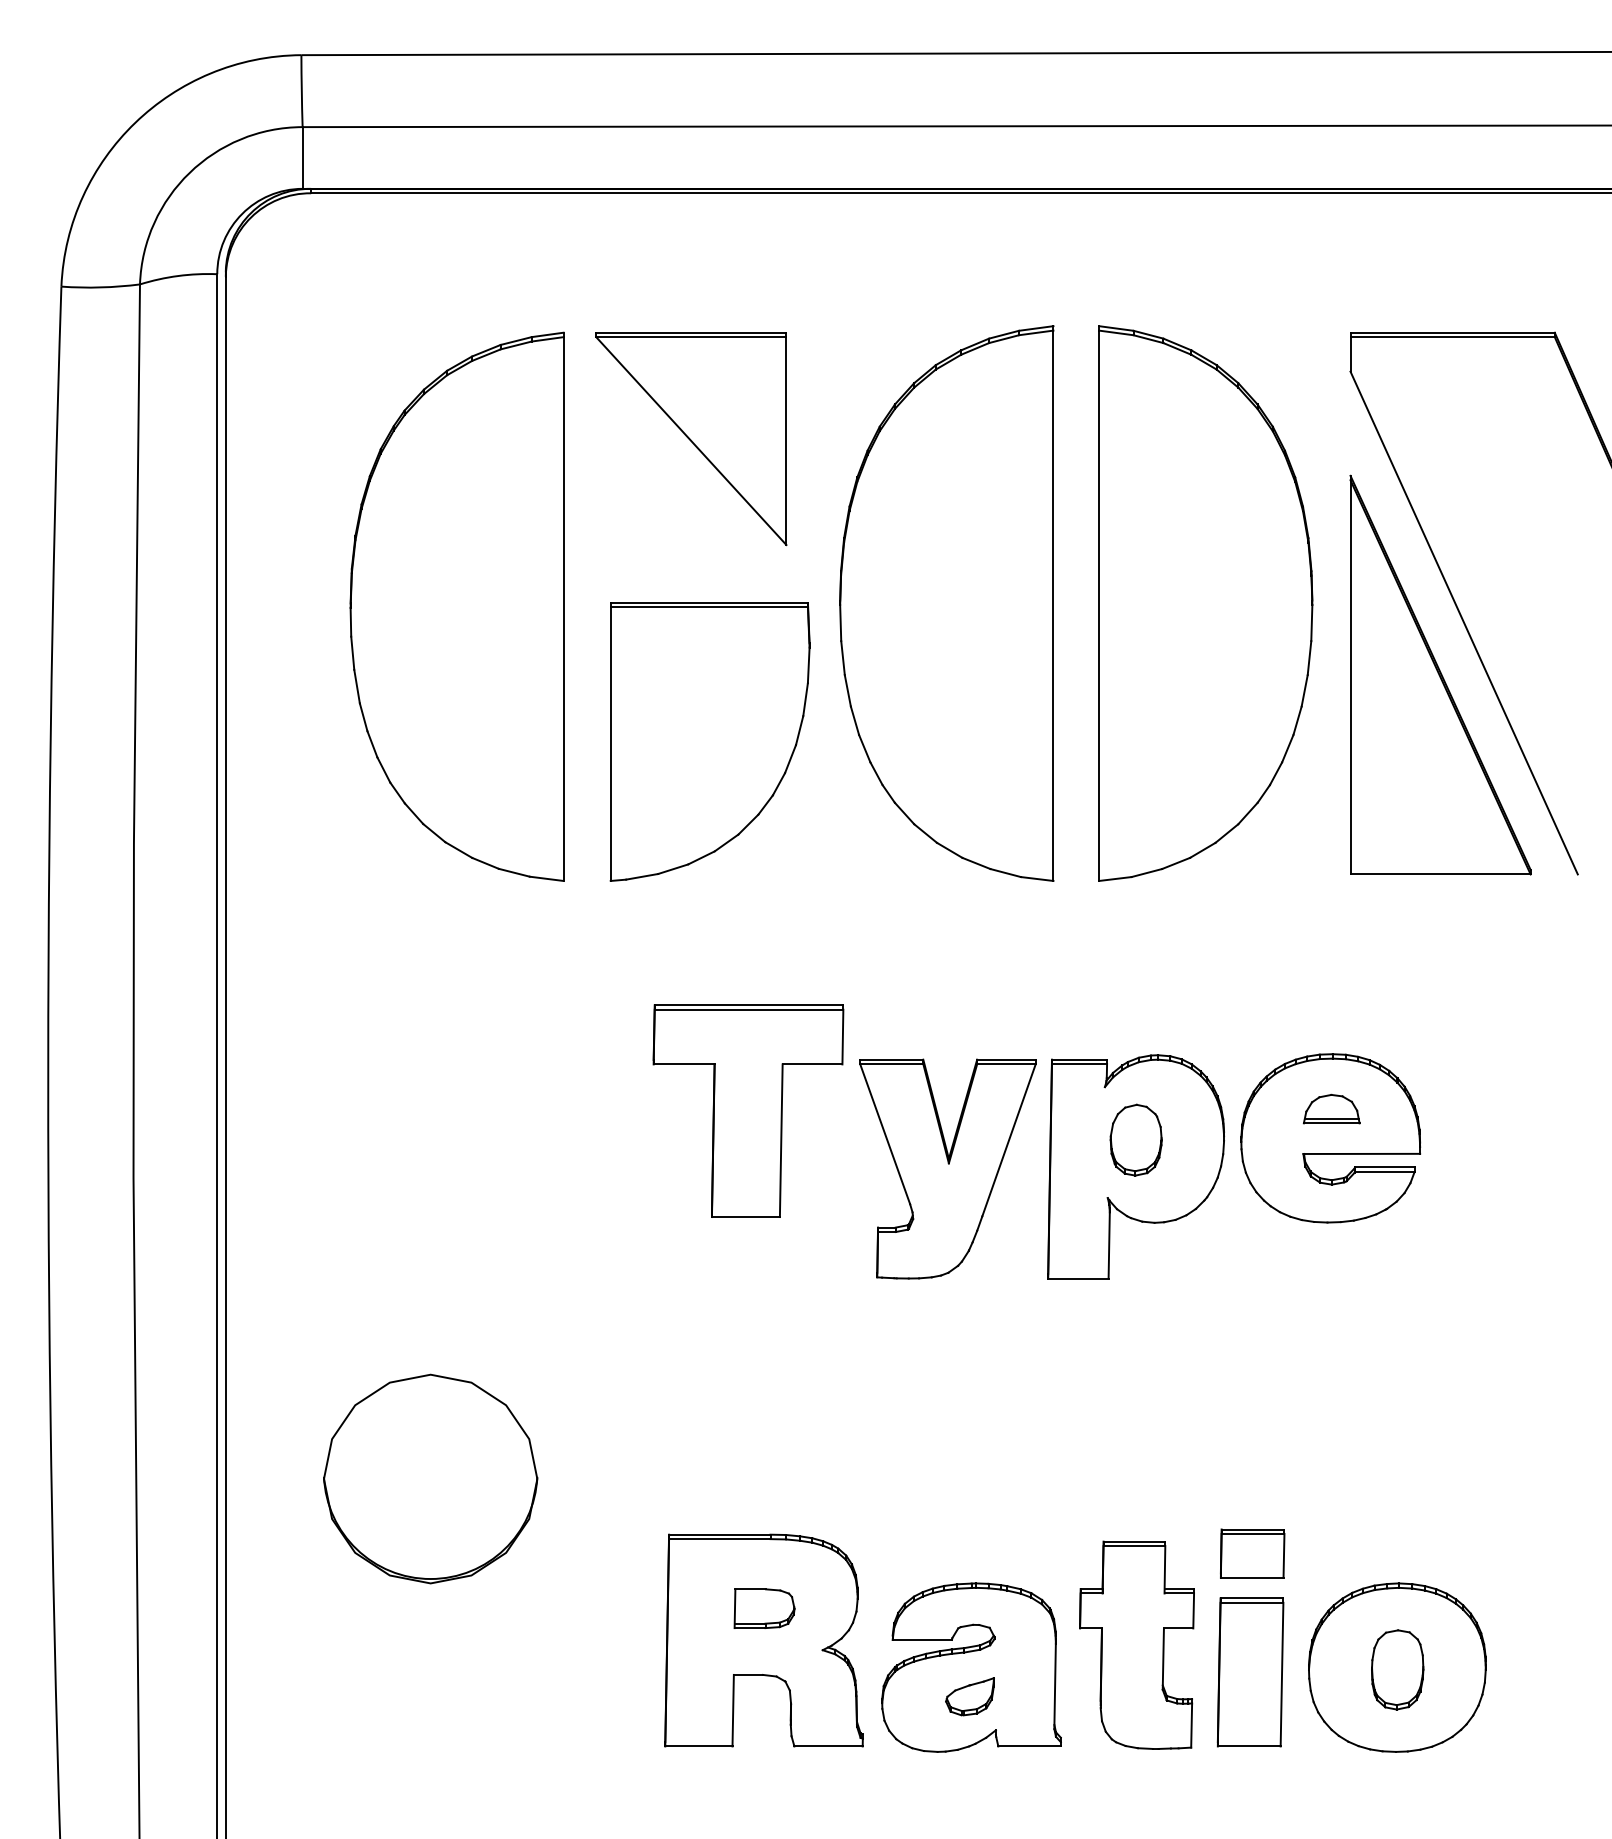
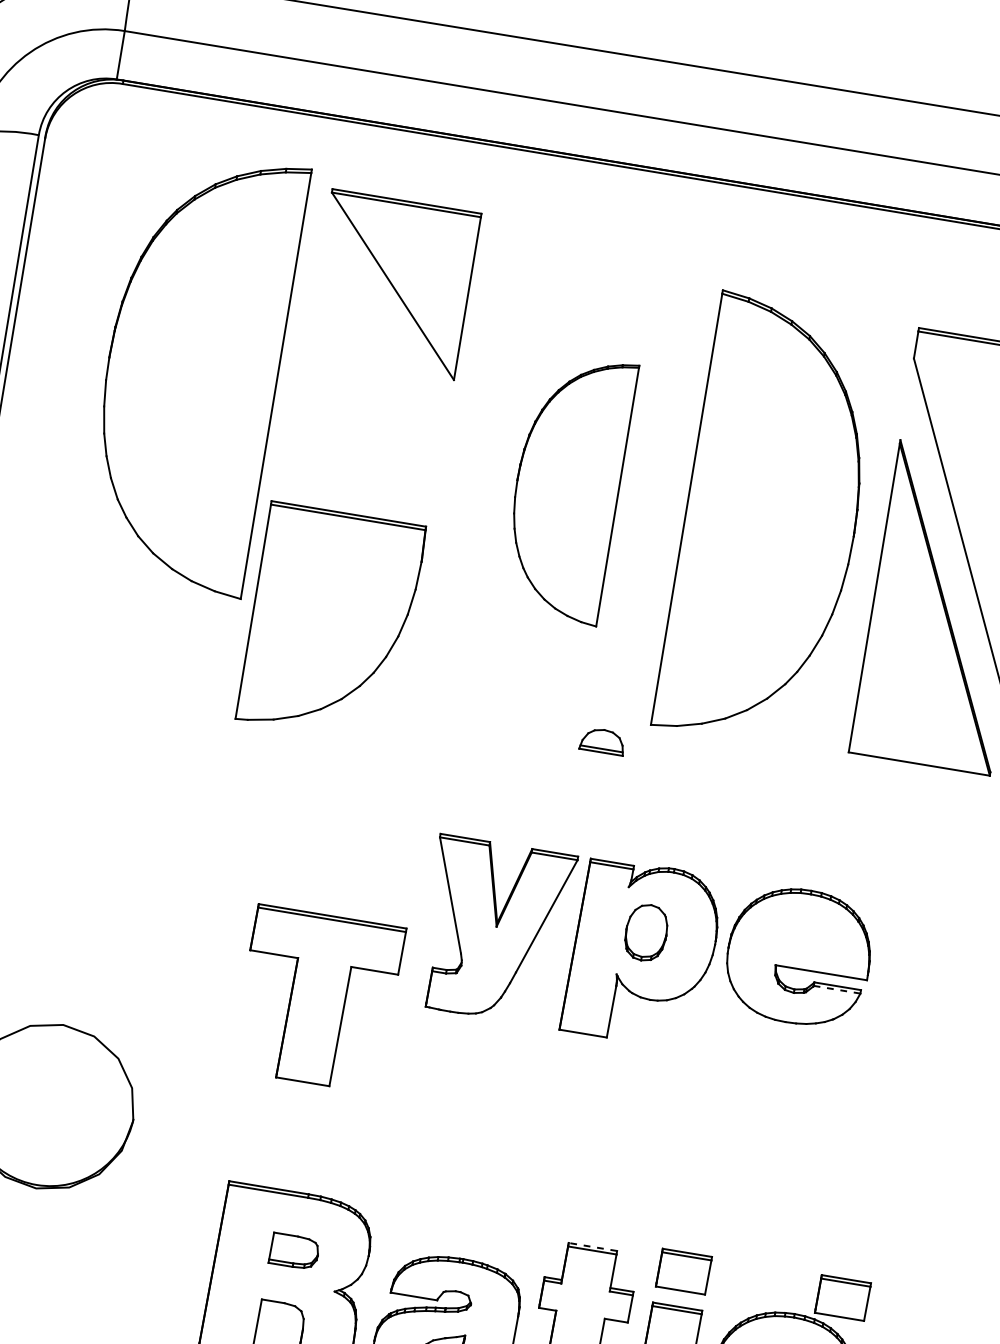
part: (691, 439) -> (393, 285), moved
part: (946, 603) -> (567, 487), size x0.6
part: (456, 606) -> (192, 370), moved
part: (709, 741) -> (331, 622), moved
part: (1331, 1108) -> (602, 740), moved
part: (748, 1110) -> (318, 998), moved
line: (1384, 1171) -> (836, 989), solid -> dashed
line: (1134, 1541) -> (593, 1246), solid -> dashed
part: (1455, 1553) -> (842, 1297), added

